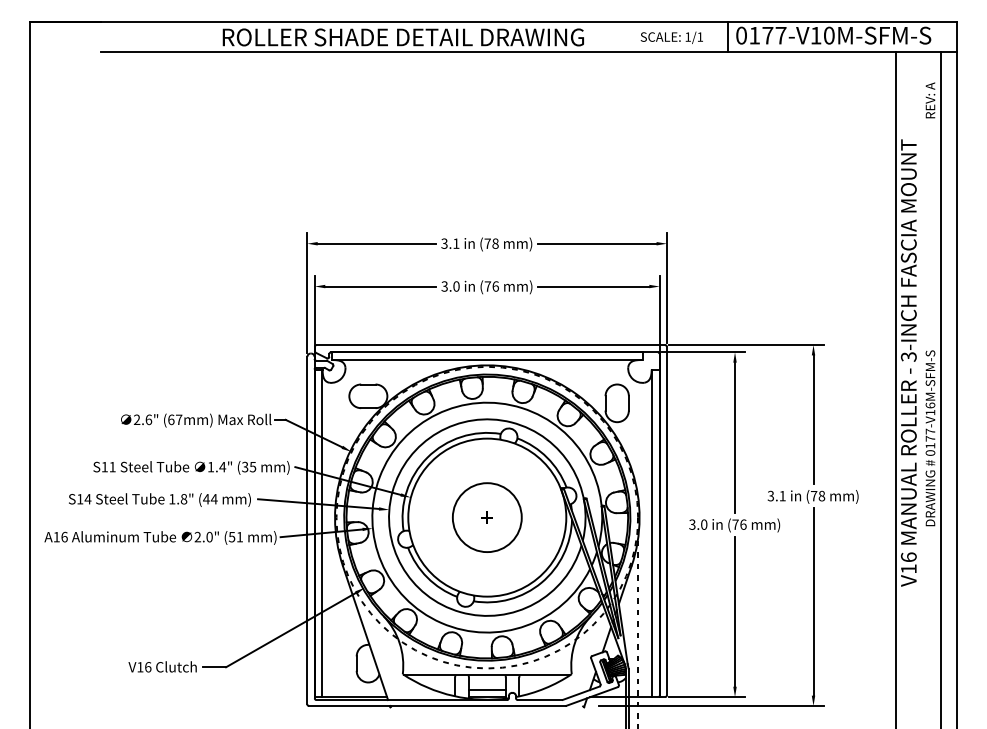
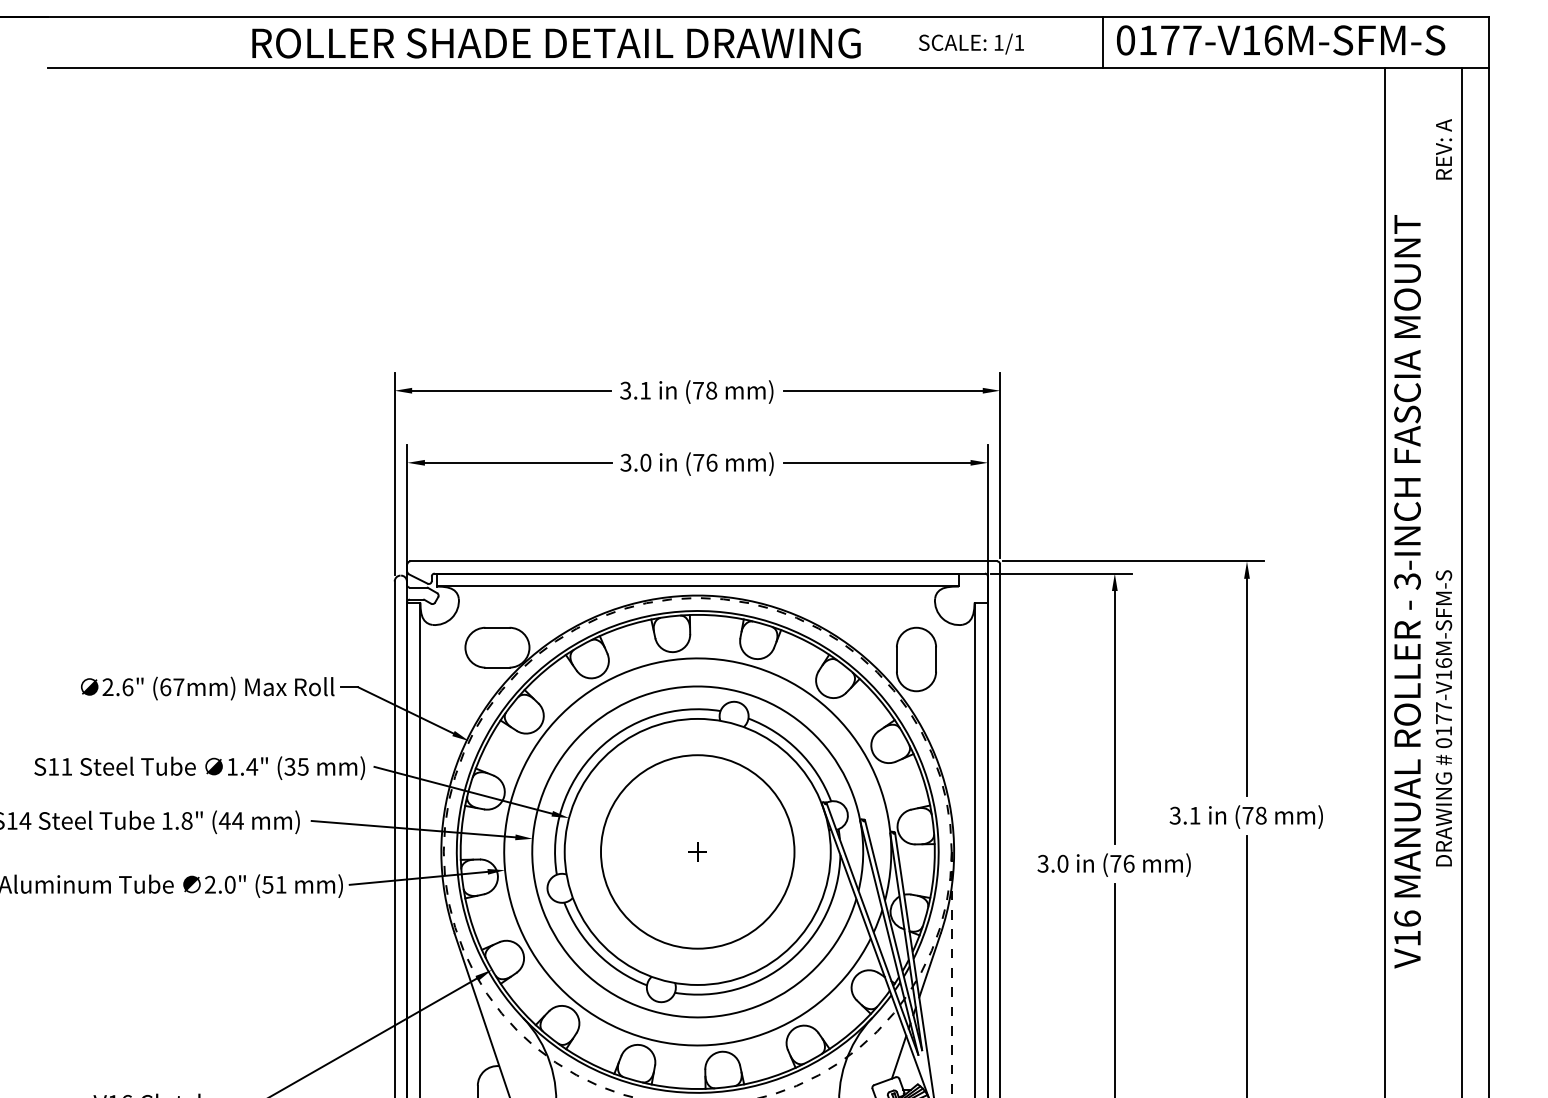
text: (829, 35) -> (1273, 40), 0177-V10M-SFM-S -> 0177-V16M-SFM-S
text: (671, 37) -> (970, 43), moved
circle: (486, 517) -> (696, 851), size x1.67

